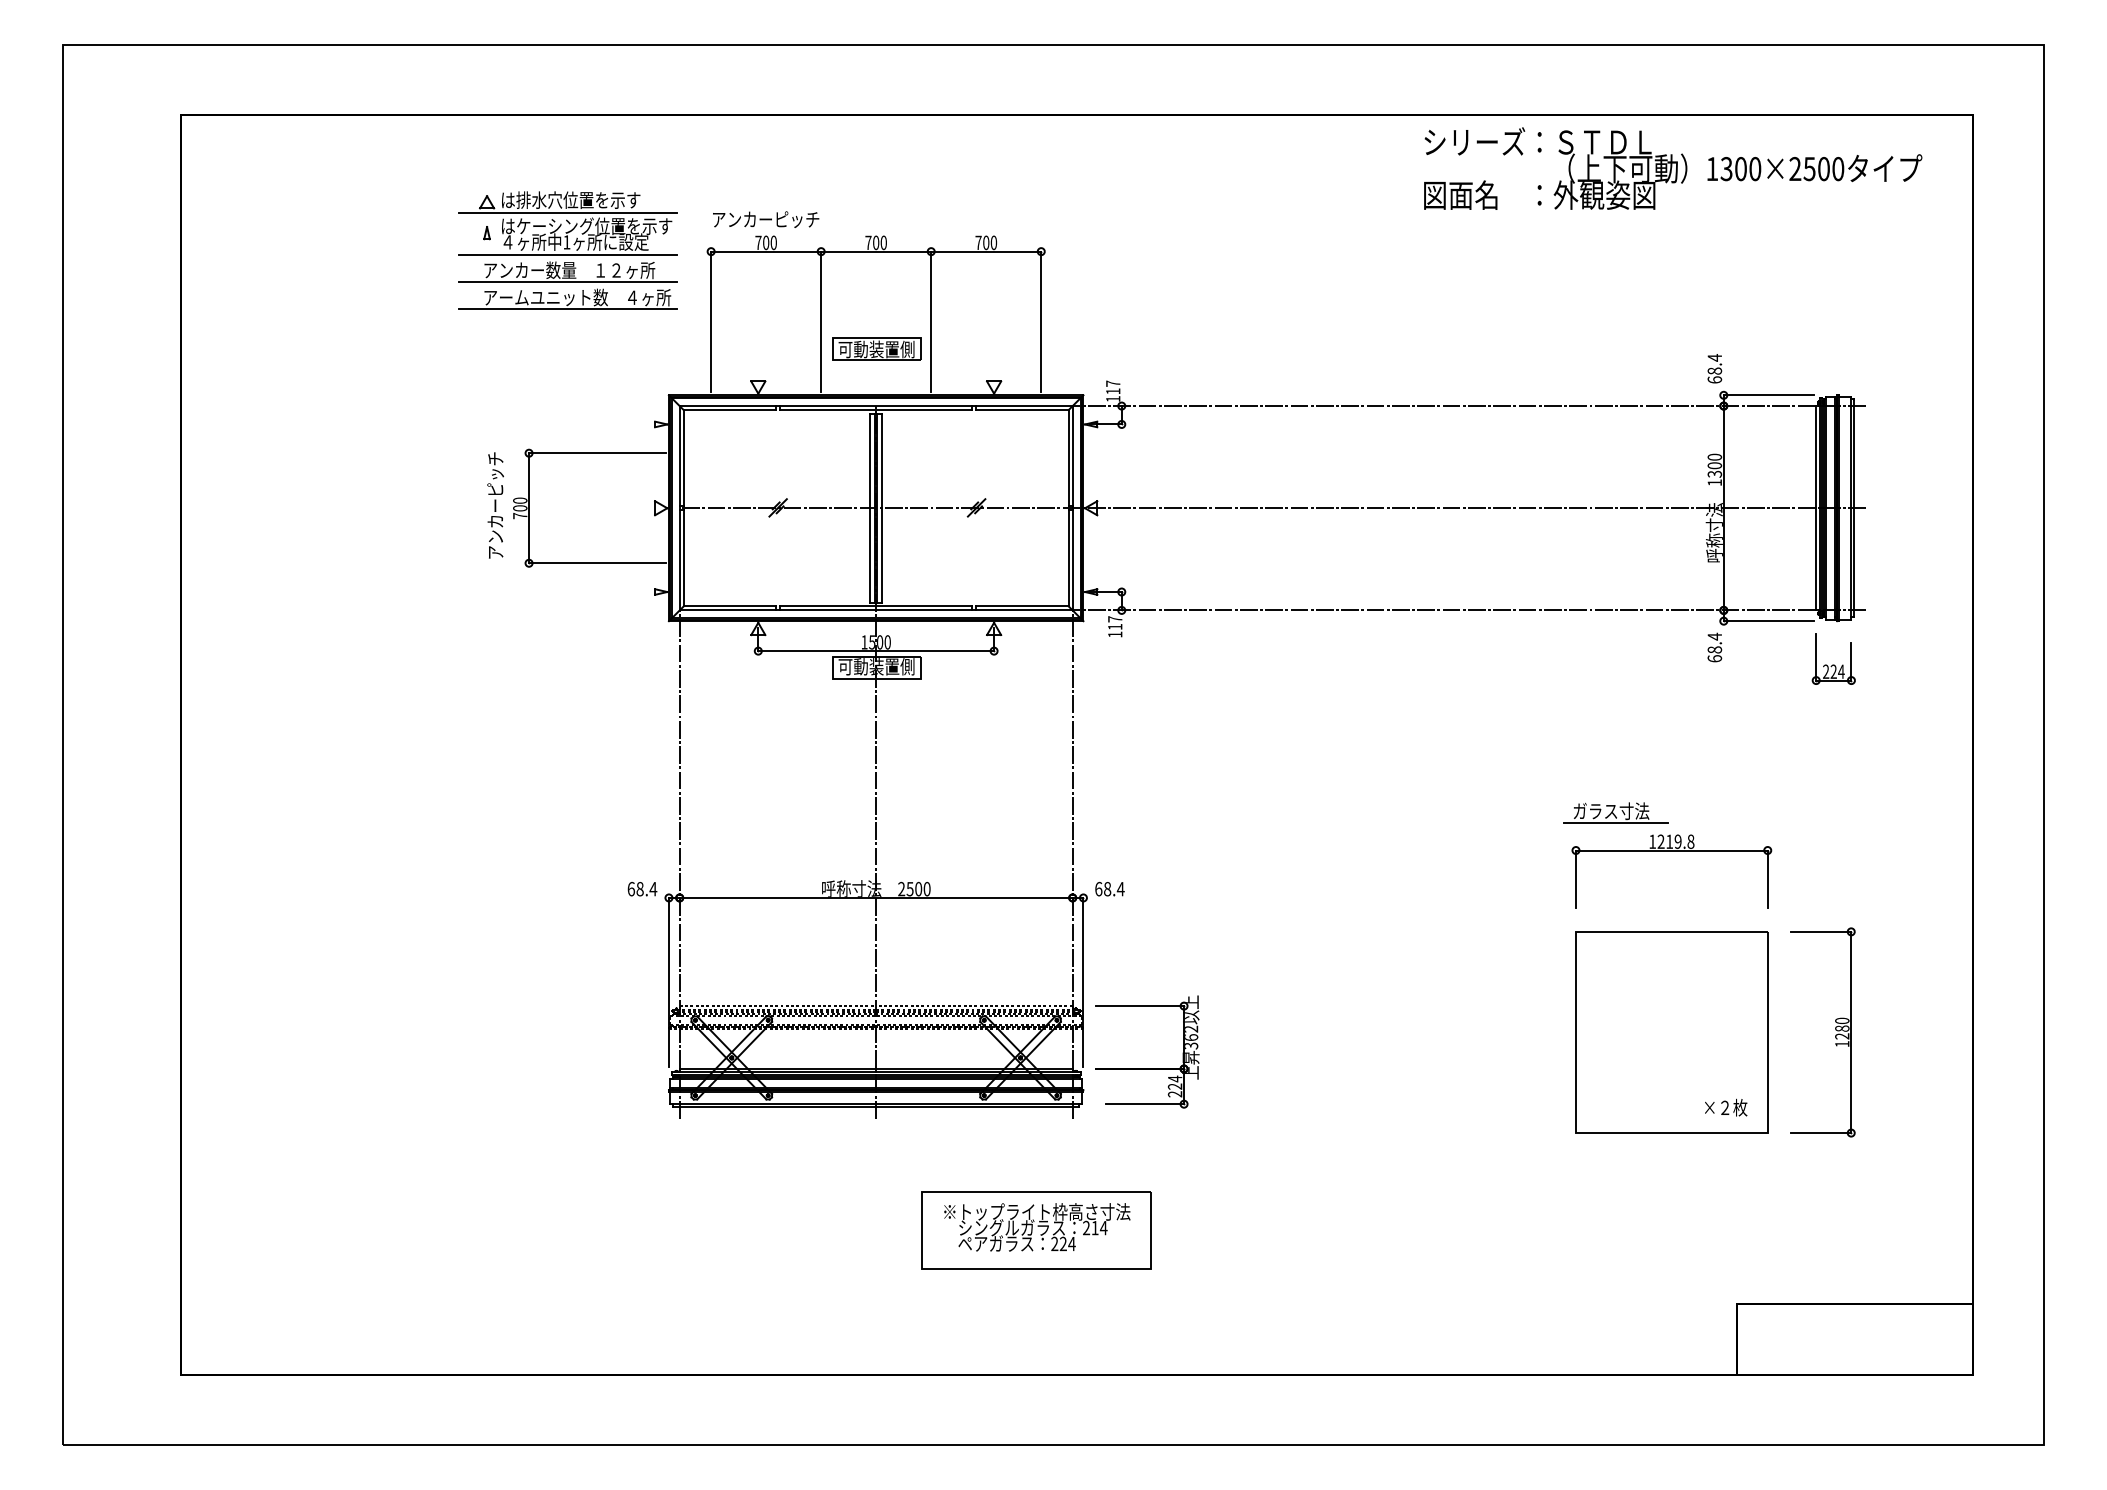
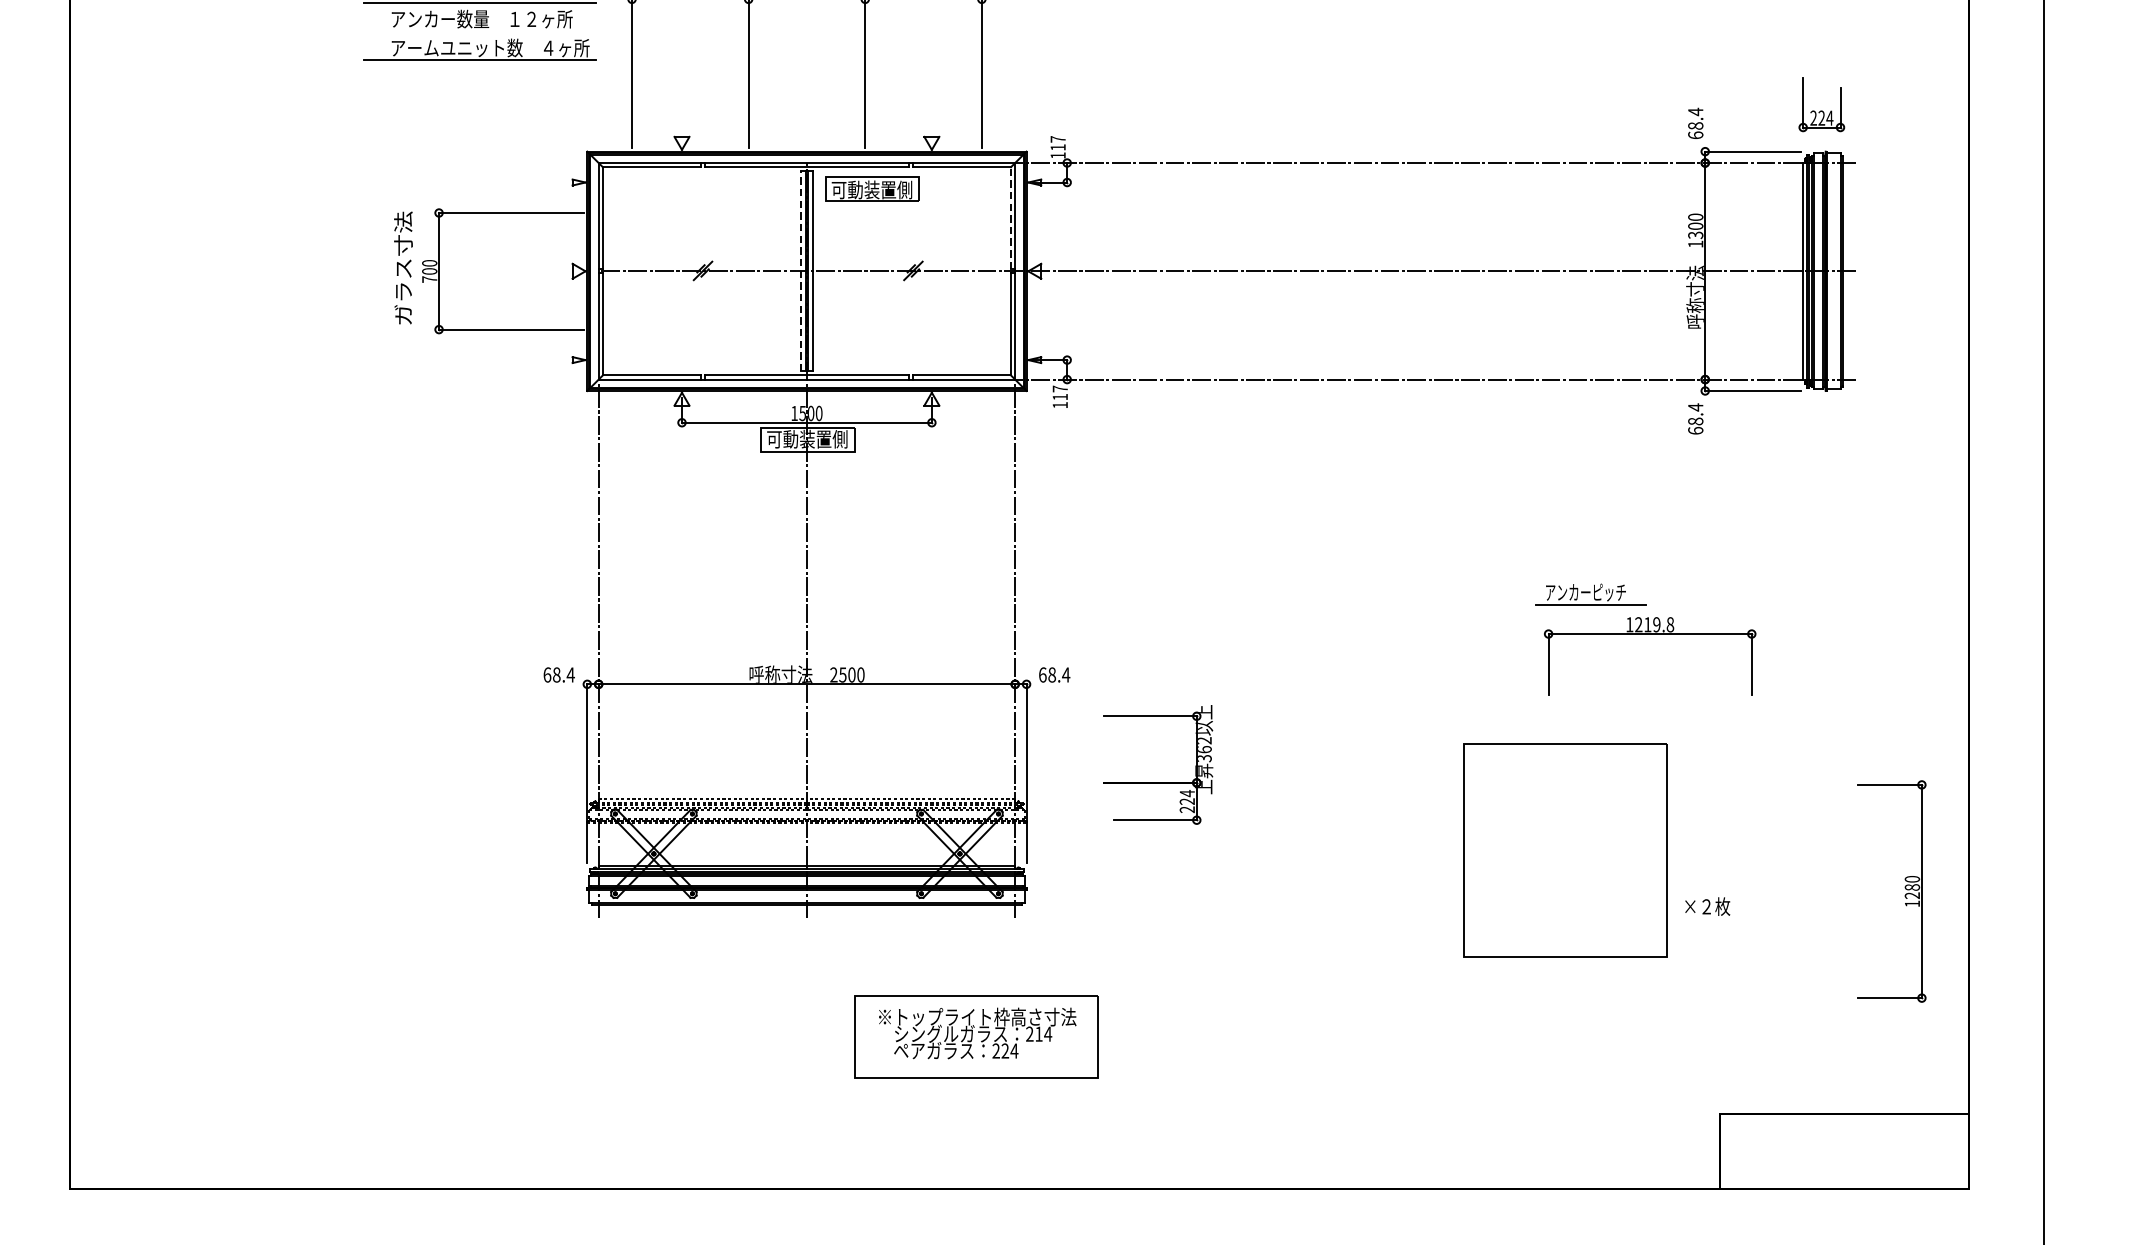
line: (567, 281) -> (479, 31), removed
part: (876, 348) -> (871, 188), moved
line: (1068, 457) -> (1010, 217), solid -> dashed
text: (495, 504) -> (403, 267), アンカーピッチ -> ガラス寸法
line: (870, 507) -> (800, 270), solid -> dashed
part: (1833, 658) -> (1821, 104), moved
text: (1611, 811) -> (1586, 592), ガラス寸法 -> アンカーピッチ
part: (1835, 1030) -> (1905, 889), moved
part: (1671, 1032) -> (1565, 850), moved
part: (1147, 1068) -> (1158, 782), moved

